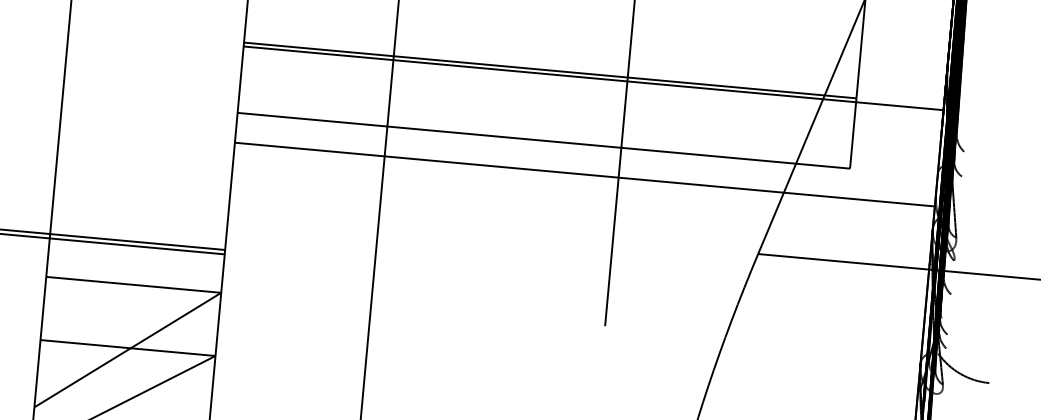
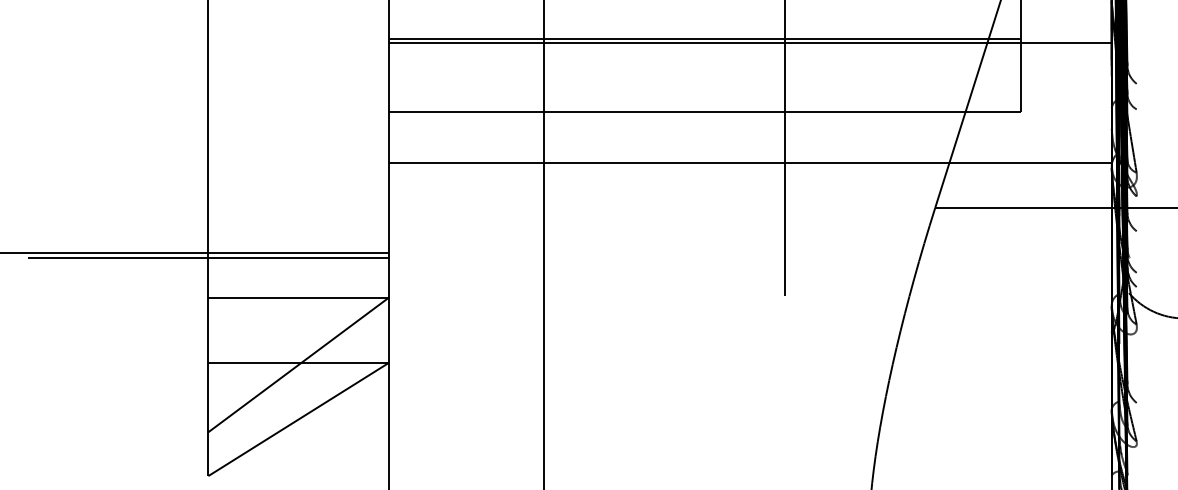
line: (584, 174) -> (750, 162), moved

